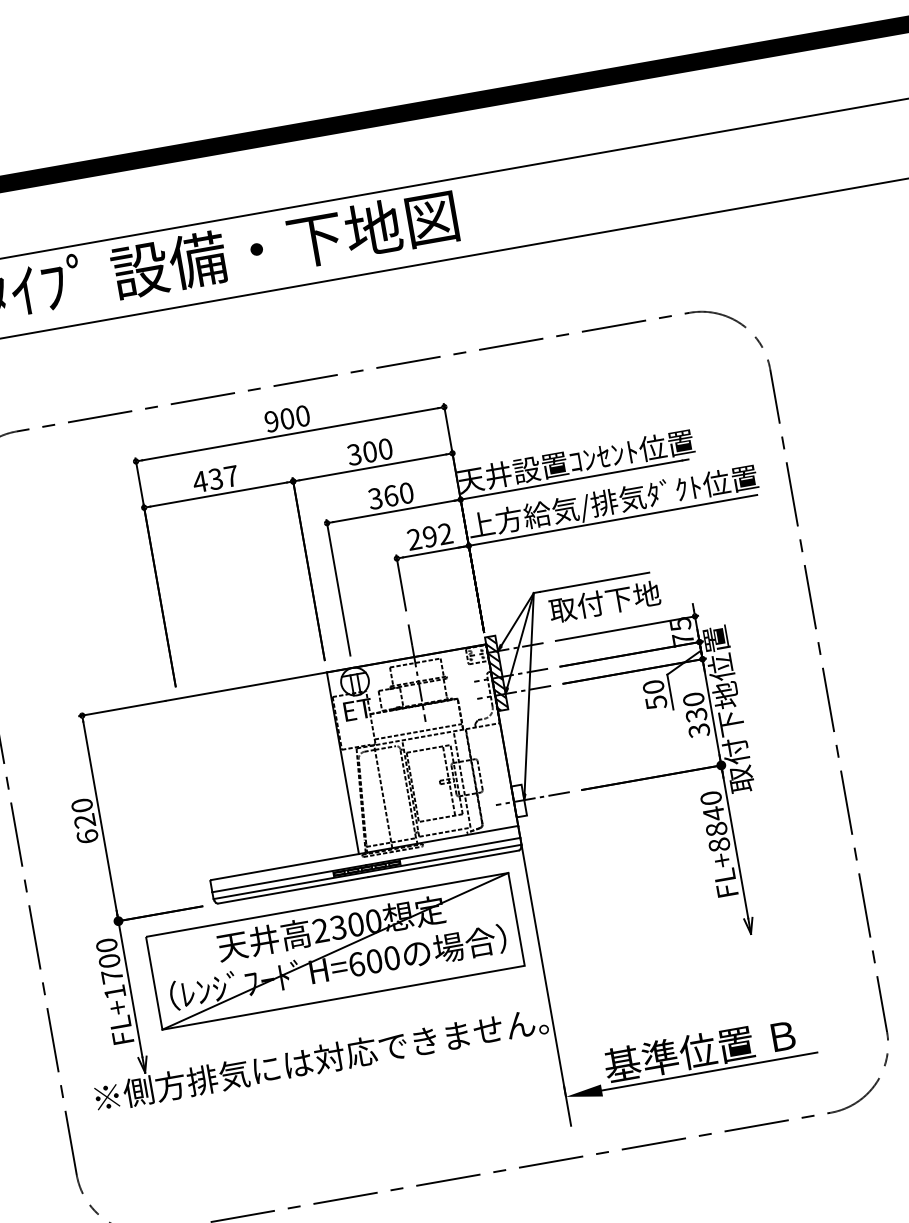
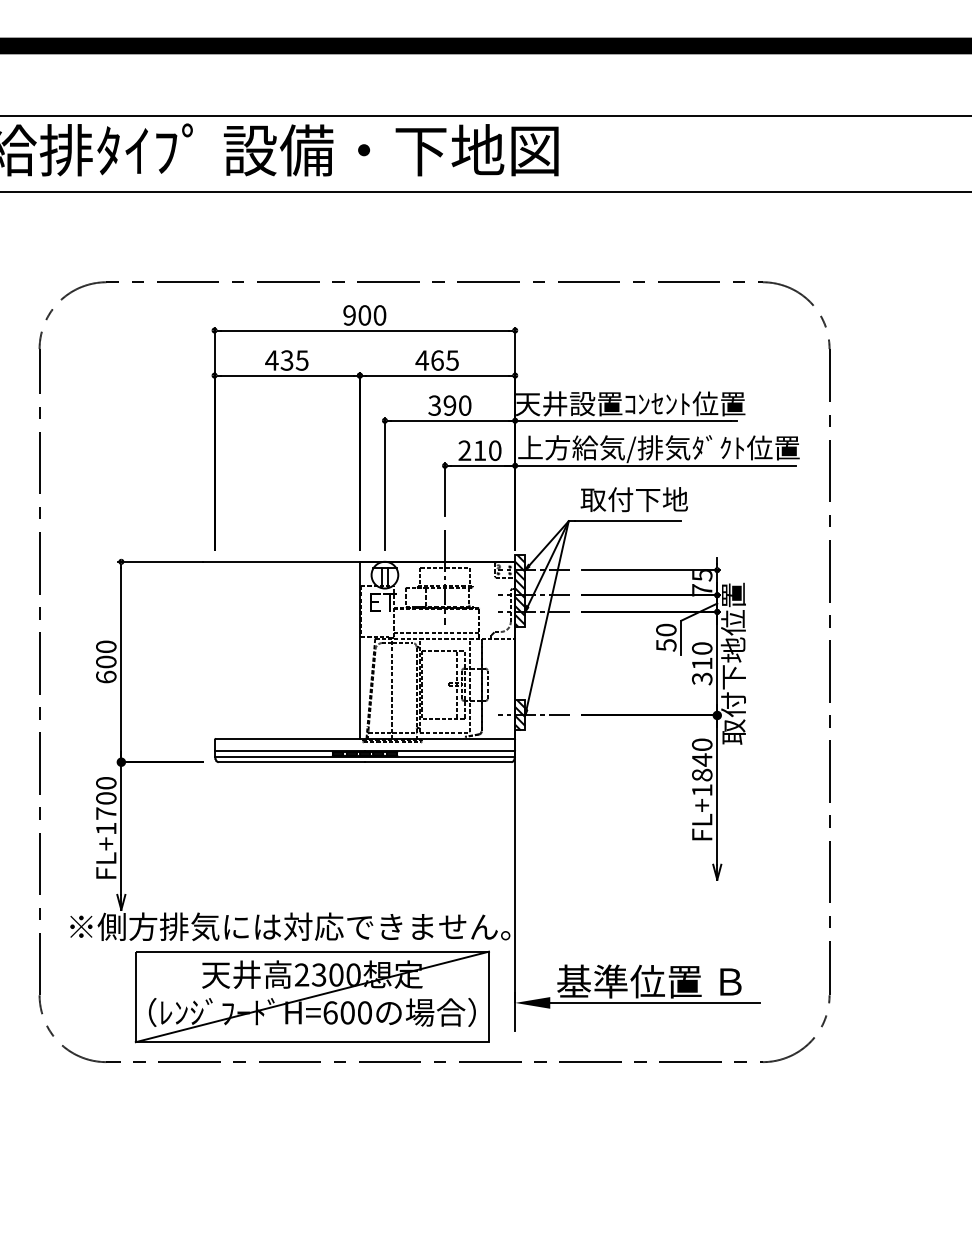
text: (369, 452) -> (436, 360), 300 -> 465
text: (230, 476) -> (301, 360), 437 -> 435
text: (390, 495) -> (449, 405), 360 -> 390
text: (437, 535) -> (487, 450), 292 -> 210
text: (603, 602) -> (633, 499), moved
text: (696, 714) -> (702, 663), 330 -> 310
hatch: (519, 801) -> (520, 715), added
text: (85, 820) -> (106, 661), 620 -> 600
text: (719, 845) -> (702, 790), FL+8840 -> FL+1840
part: (334, 951) -> (311, 996), moved

